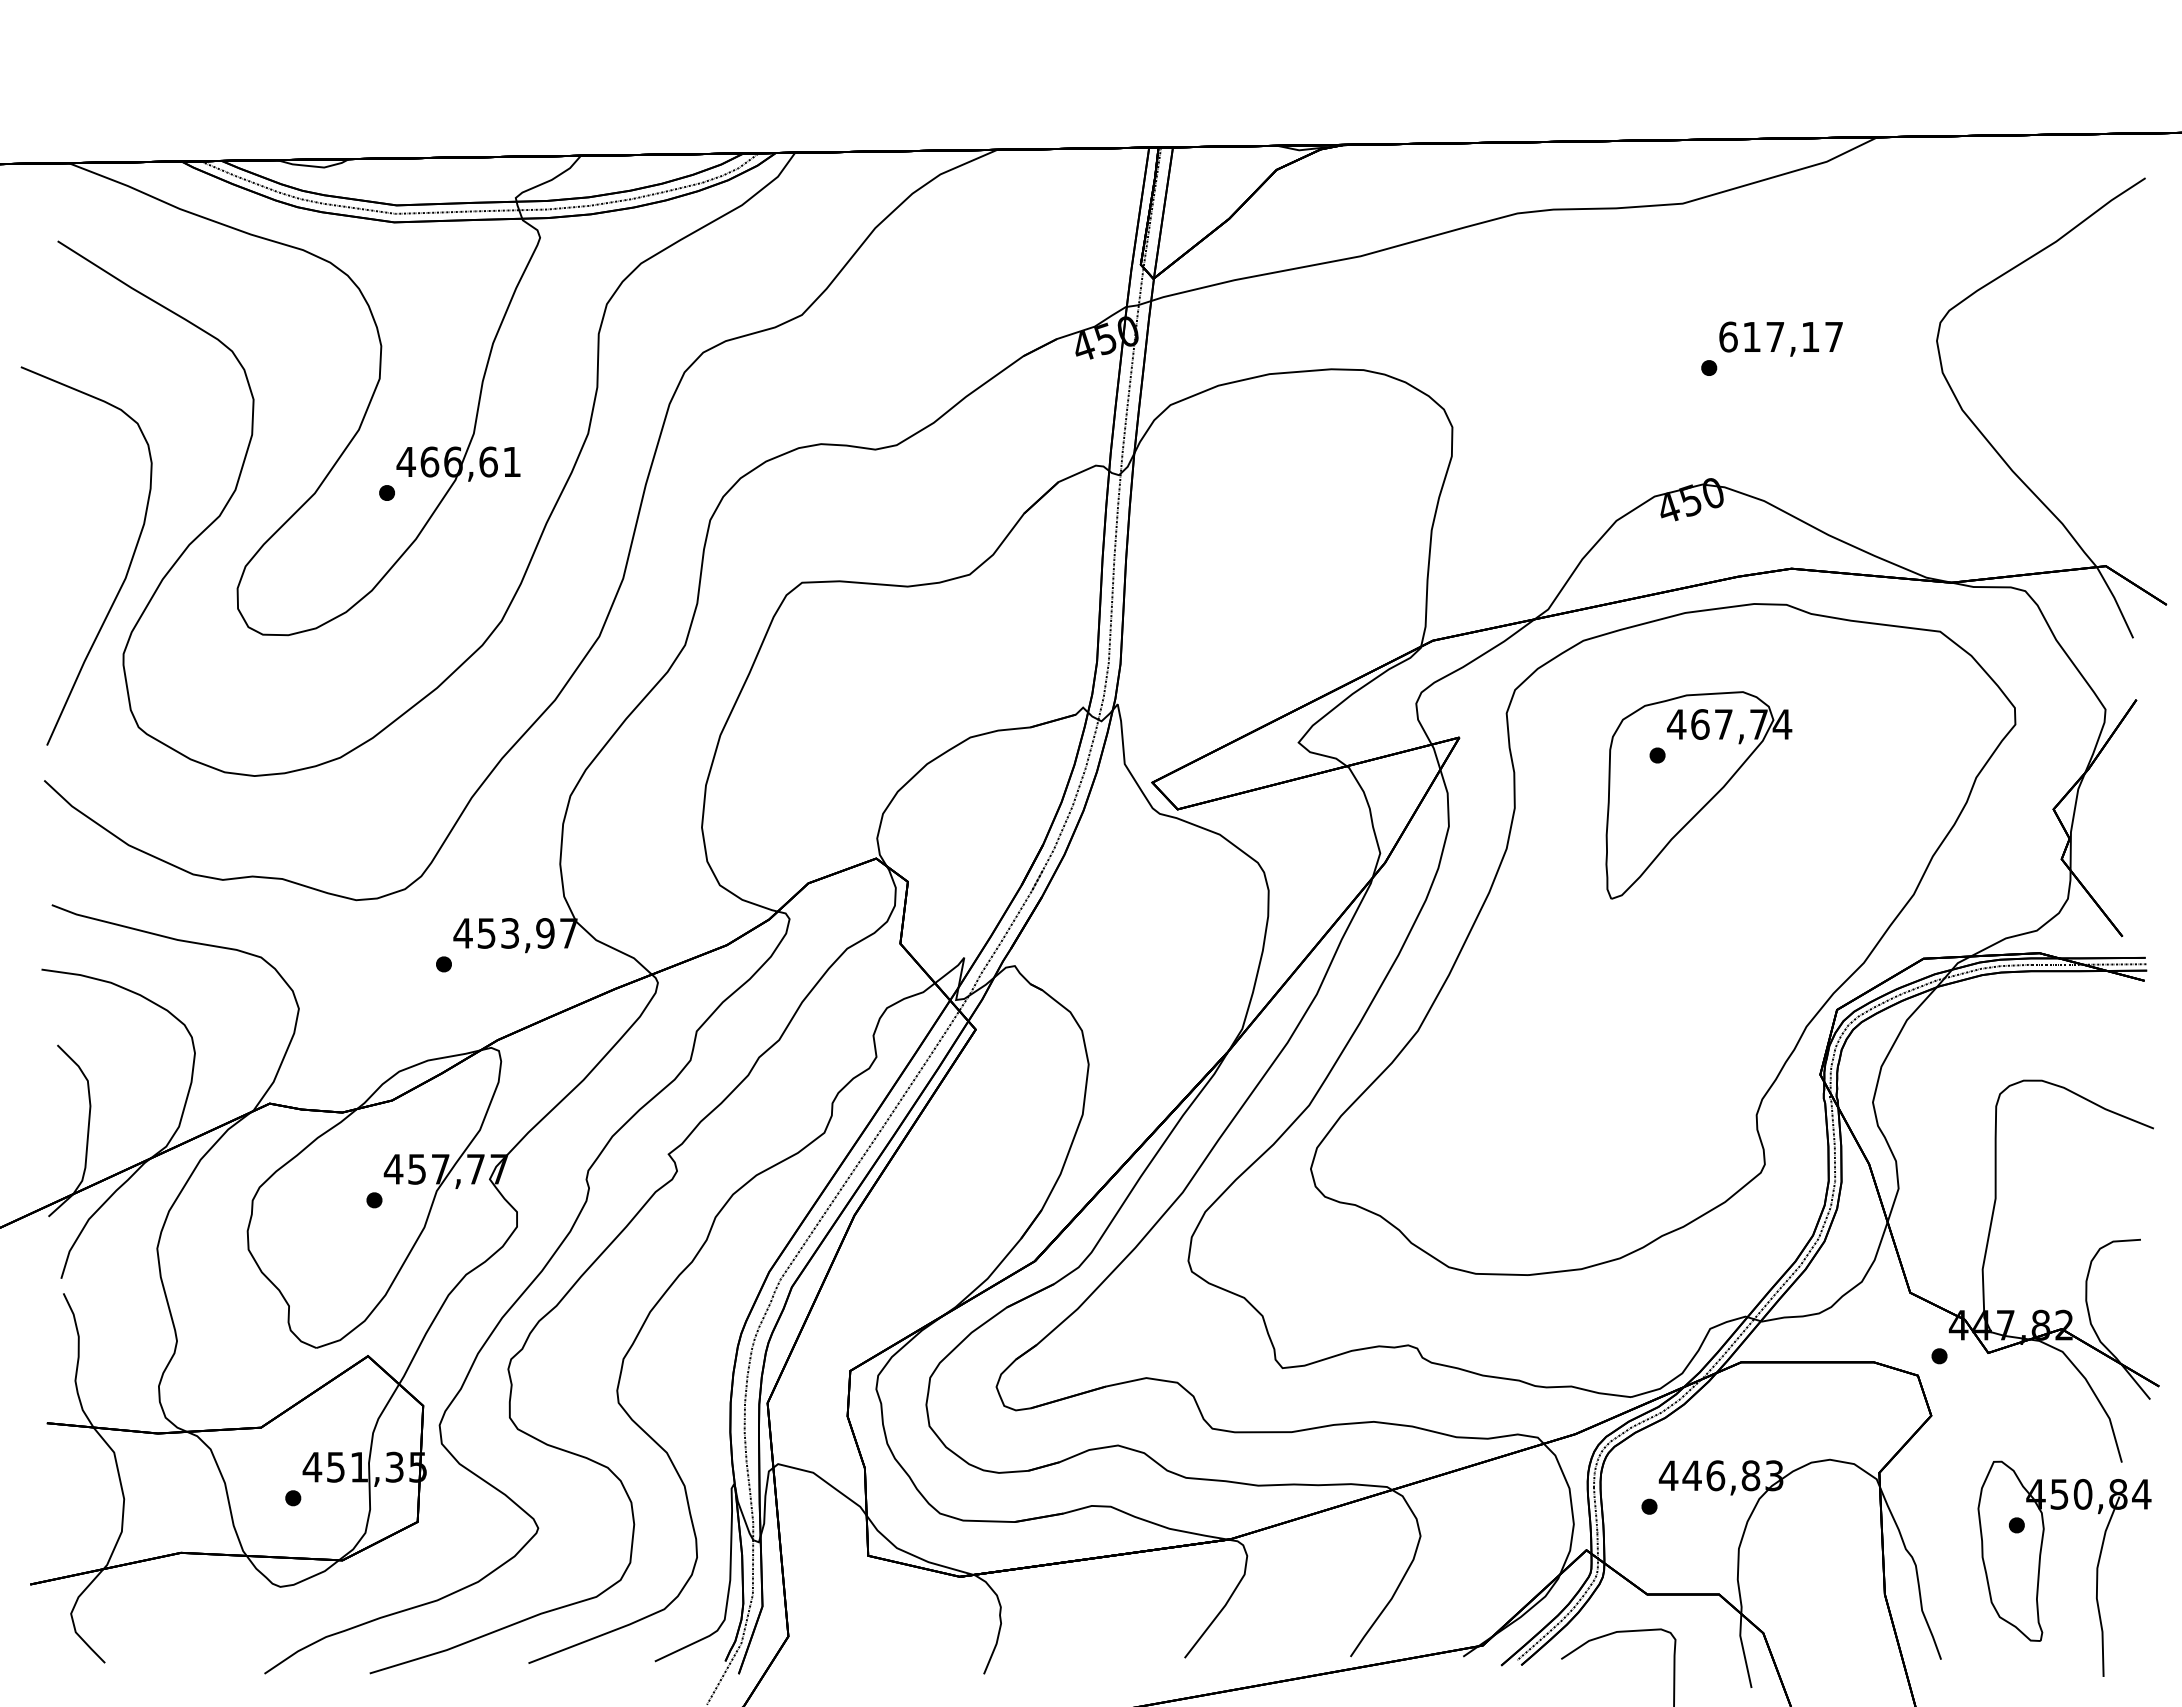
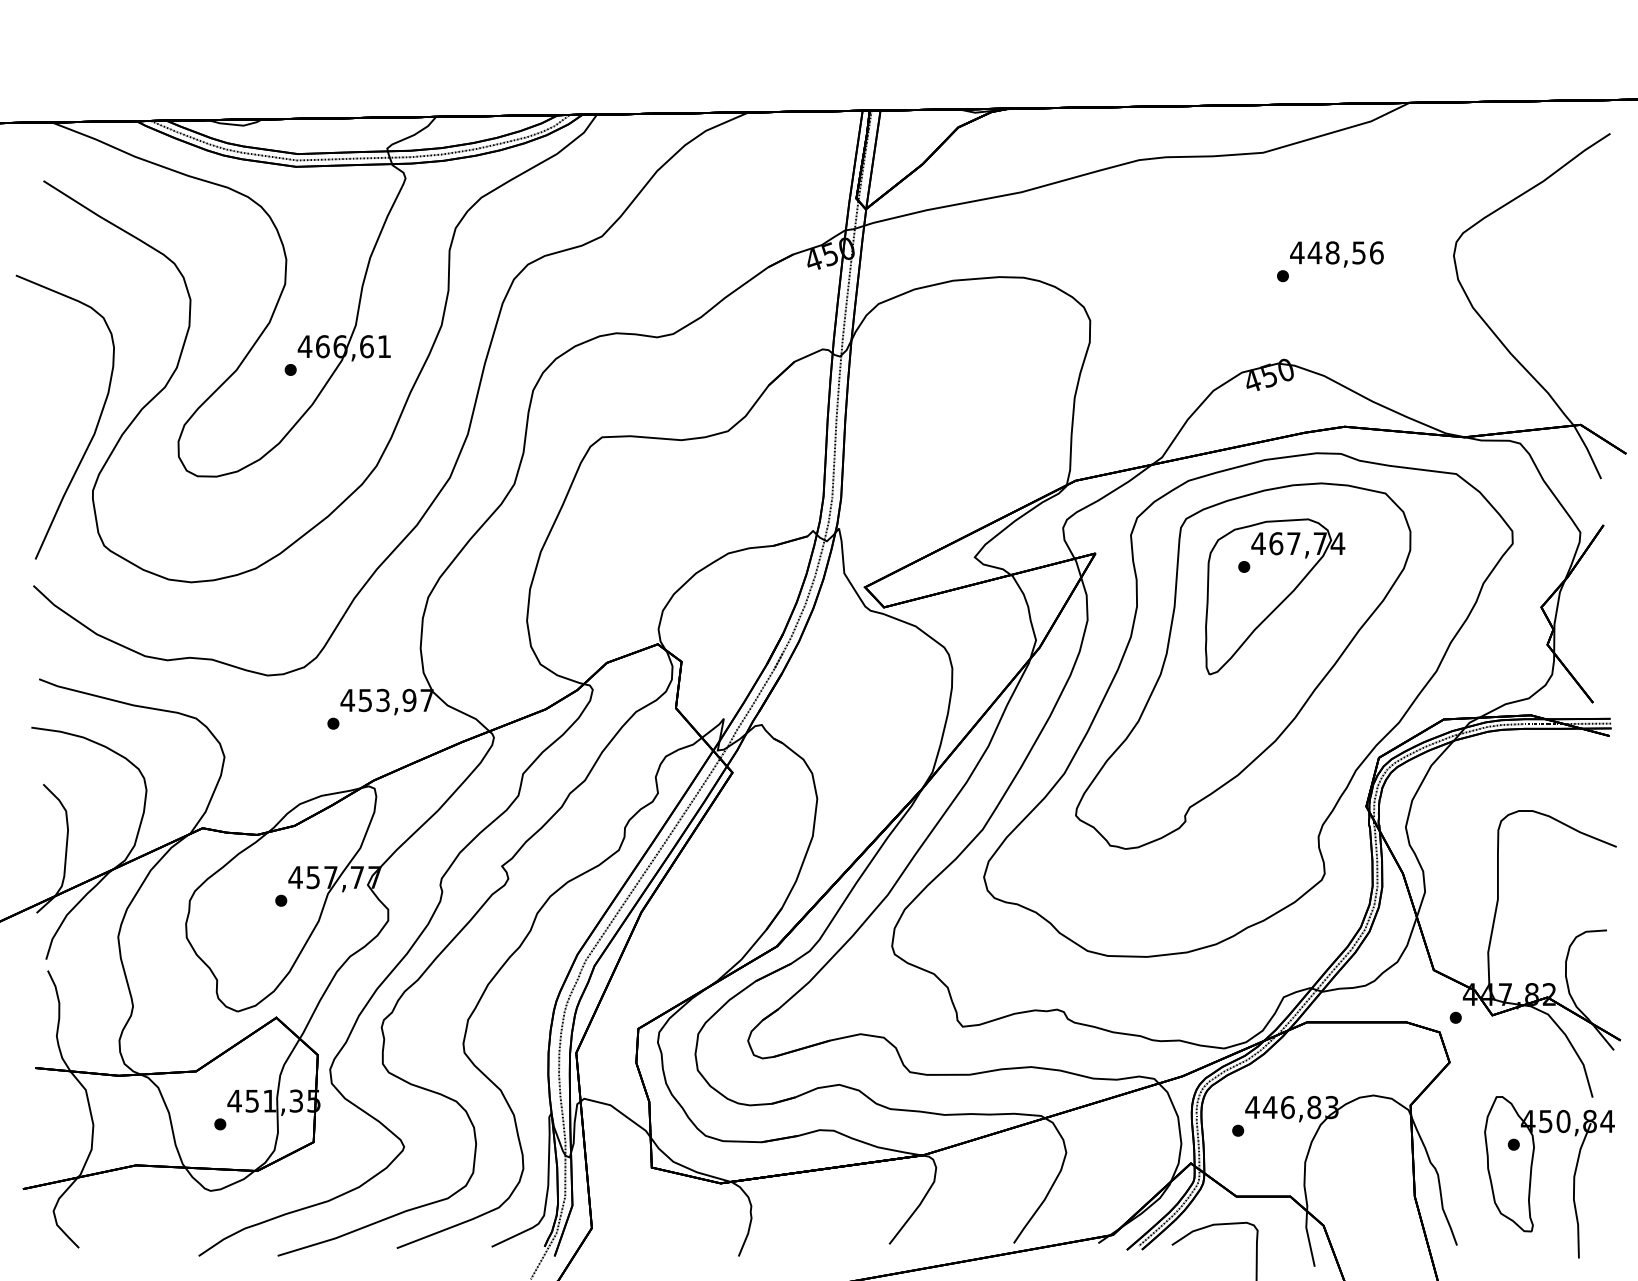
text: (1780, 336) -> (1336, 252), 617,17 -> 448,56
part: (1655, 887) -> (1242, 666), added

